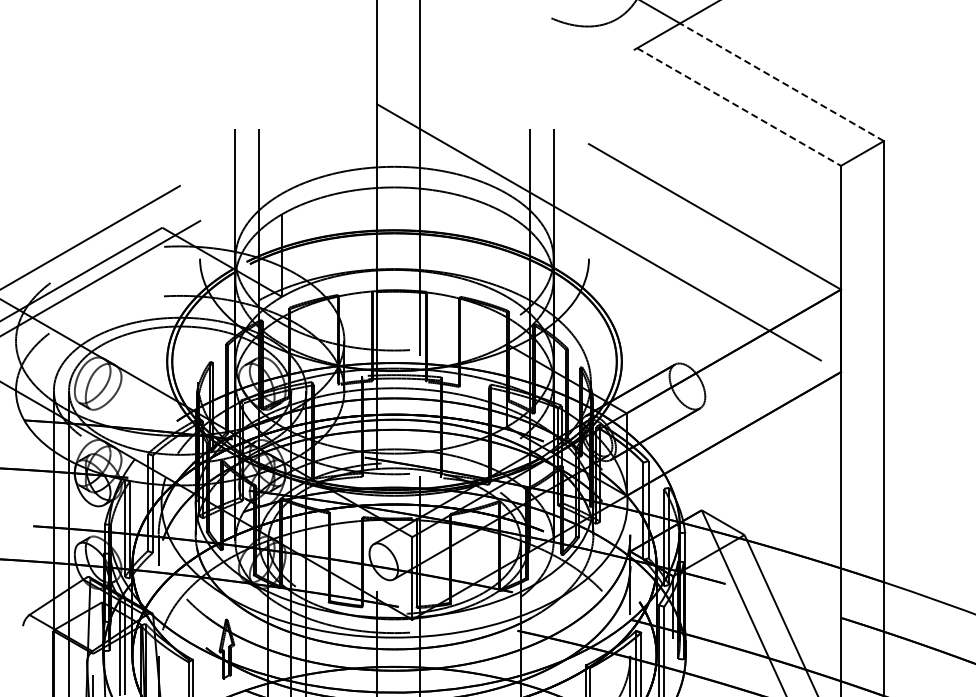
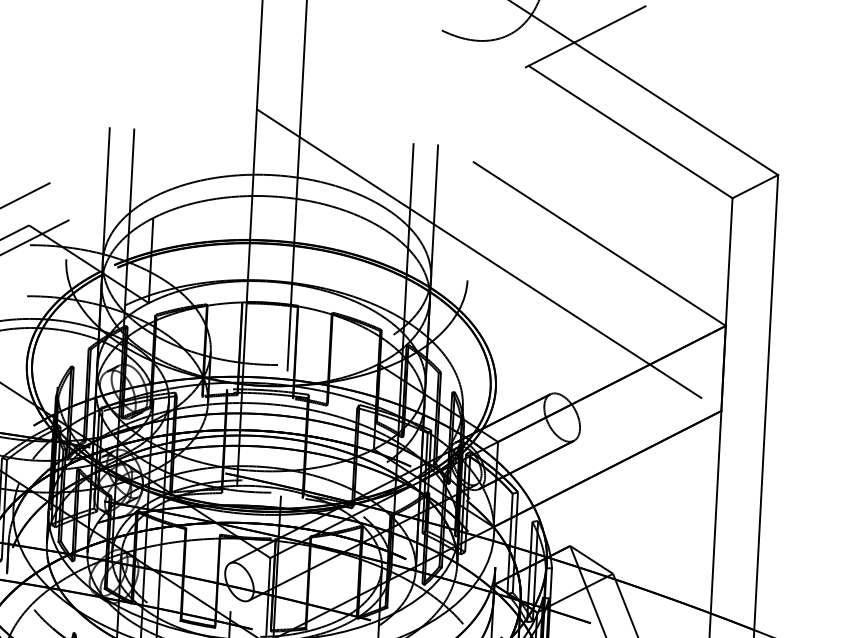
line: (782, 82) -> (676, 109), dashed -> solid
line: (739, 107) -> (630, 132), dashed -> solid

